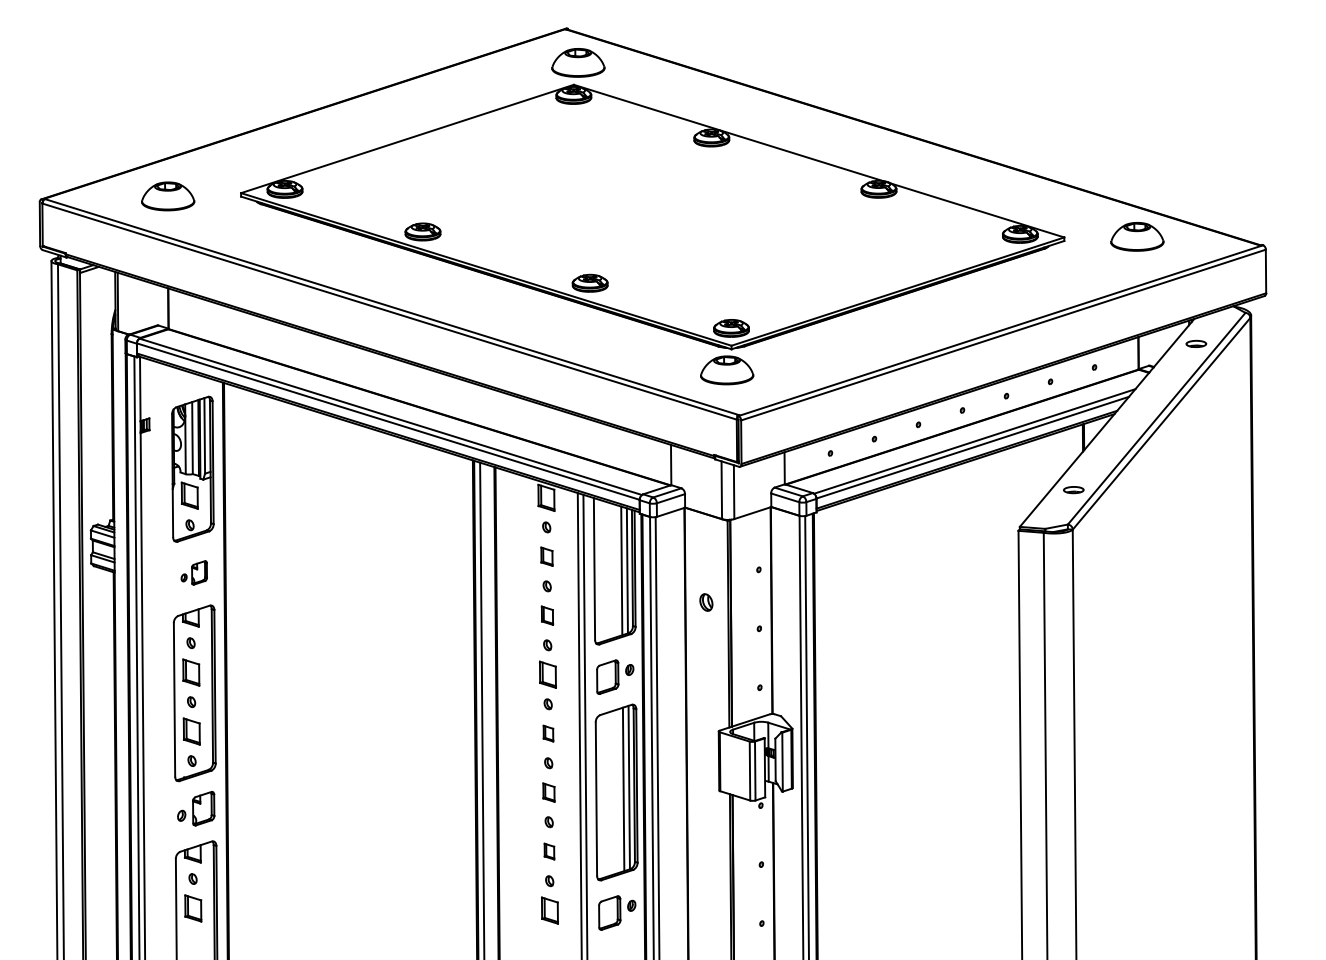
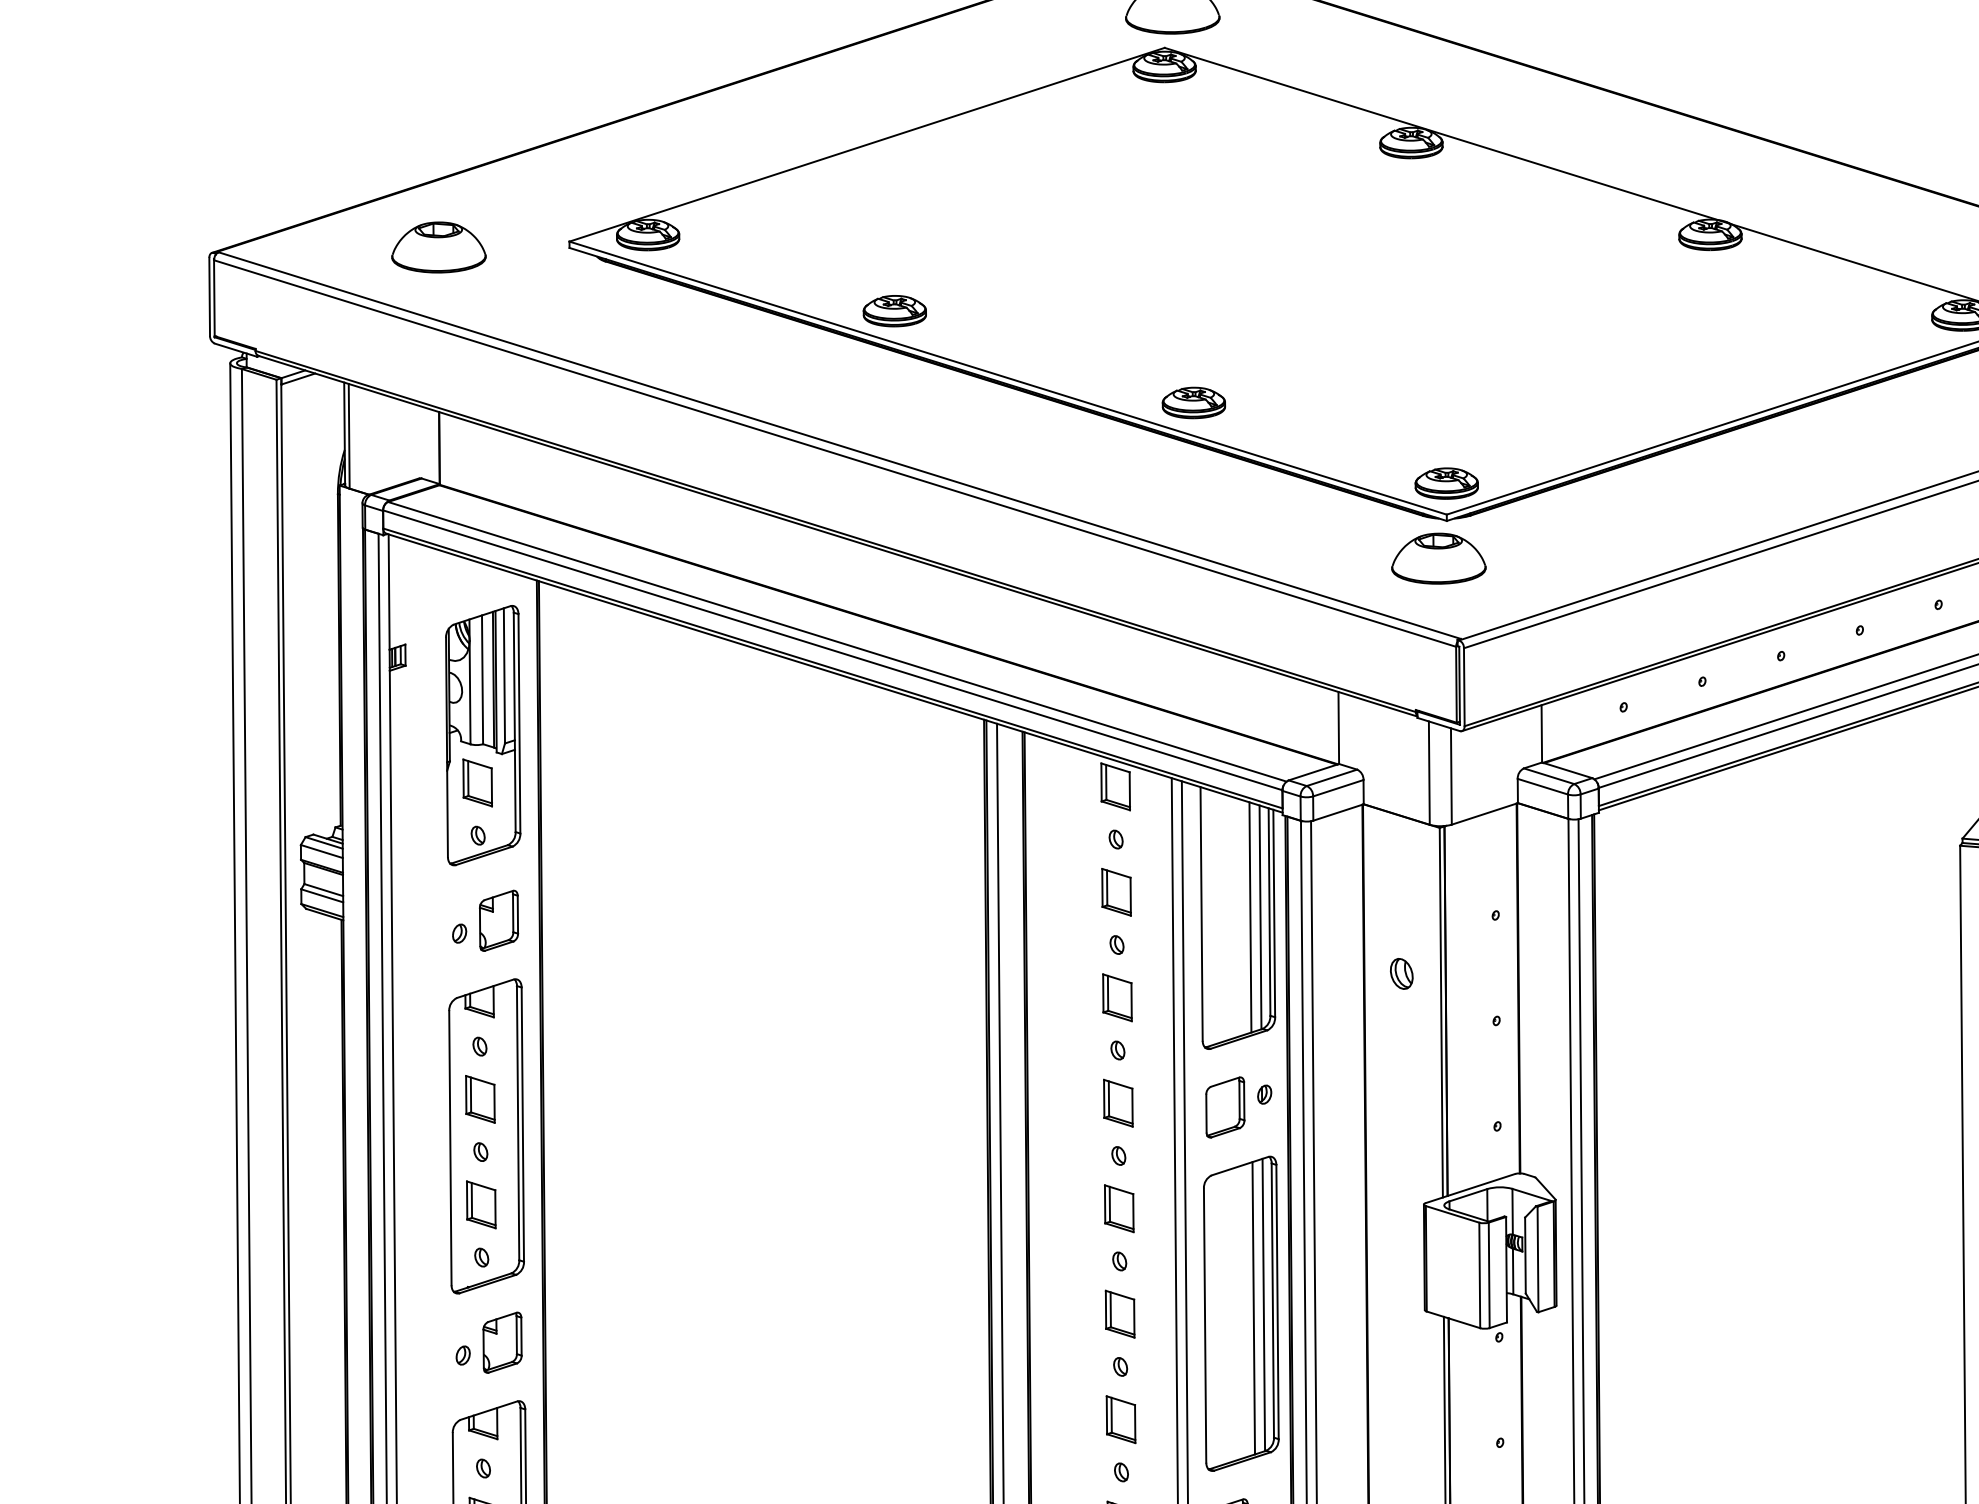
part: (546, 556) -> (1115, 891), size x1.43
part: (194, 572) -> (486, 920), size x1.43
part: (547, 615) -> (1117, 997), size x1.43
part: (548, 733) -> (1119, 1208), size x1.67
part: (548, 792) -> (1119, 1313), size x1.43
part: (549, 851) -> (1121, 1419), size x1.67

